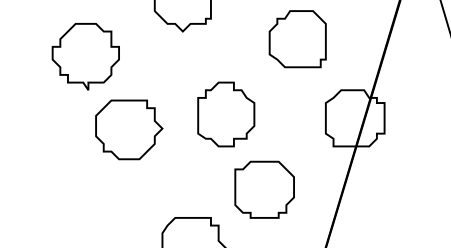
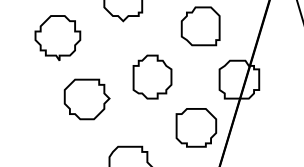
part: (128, 129) -> (86, 99), moved
part: (264, 189) -> (196, 127), moved

